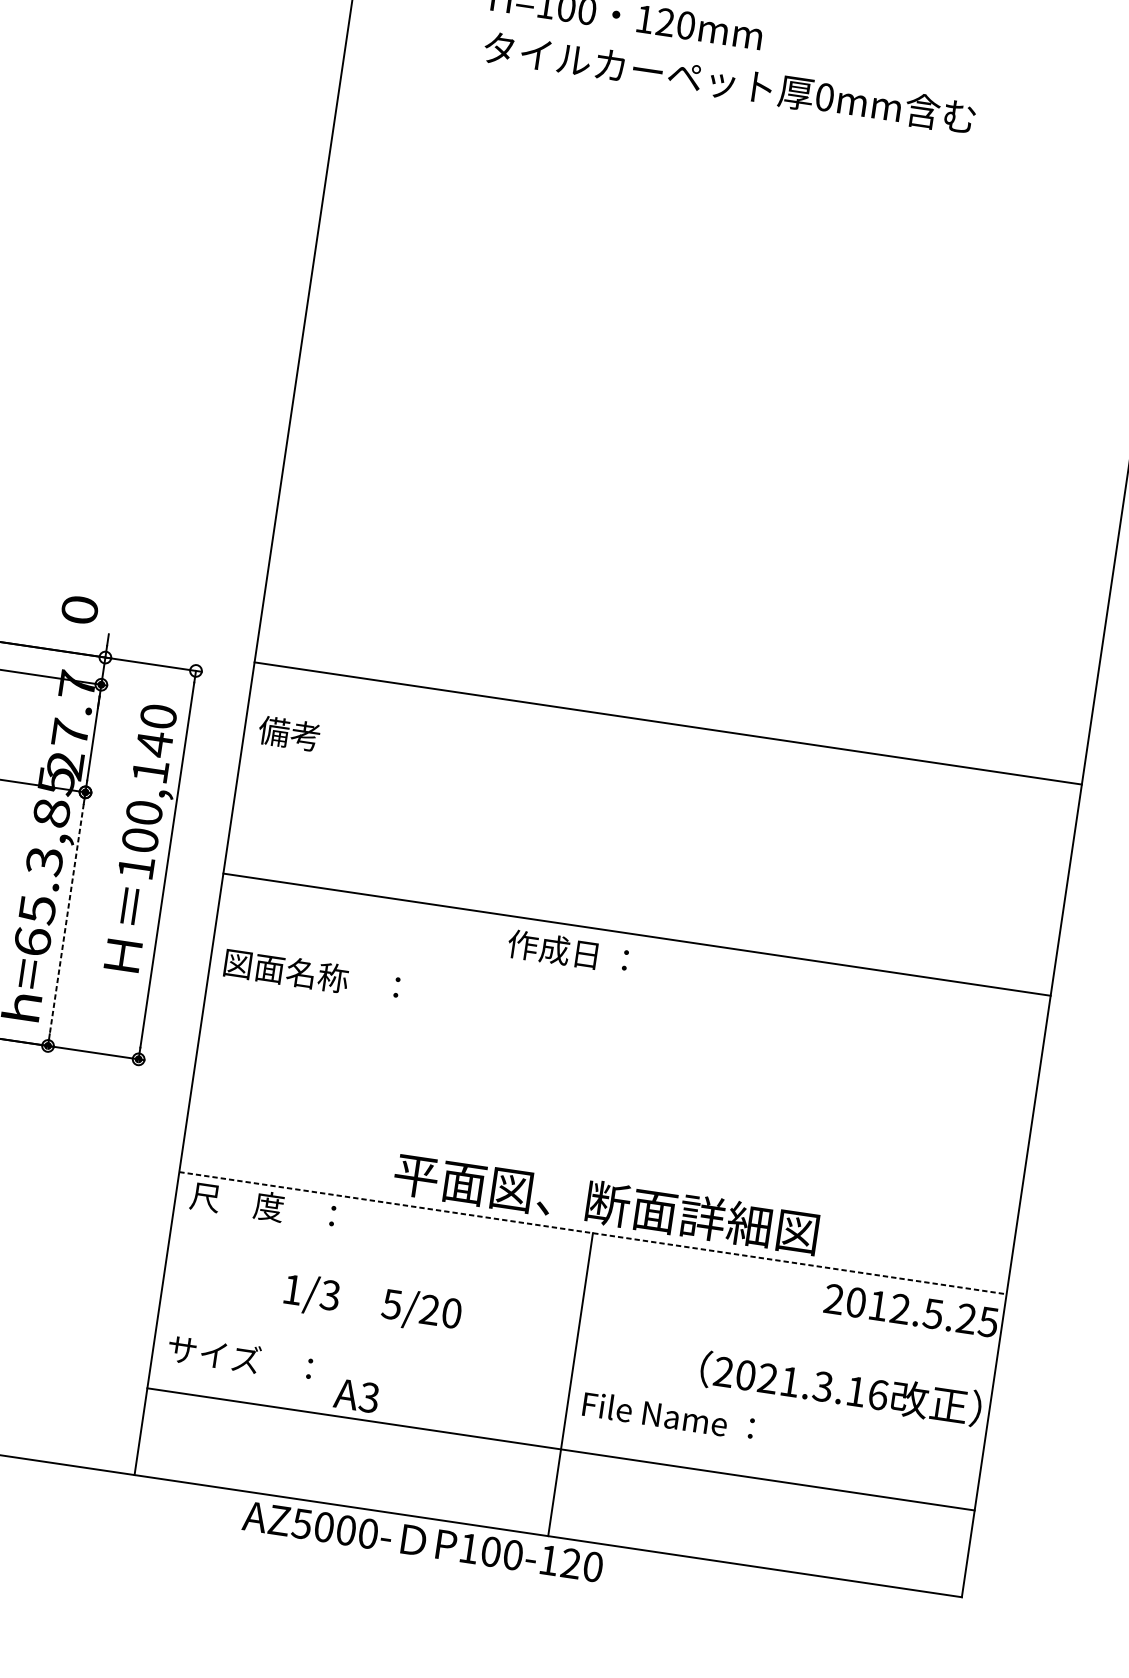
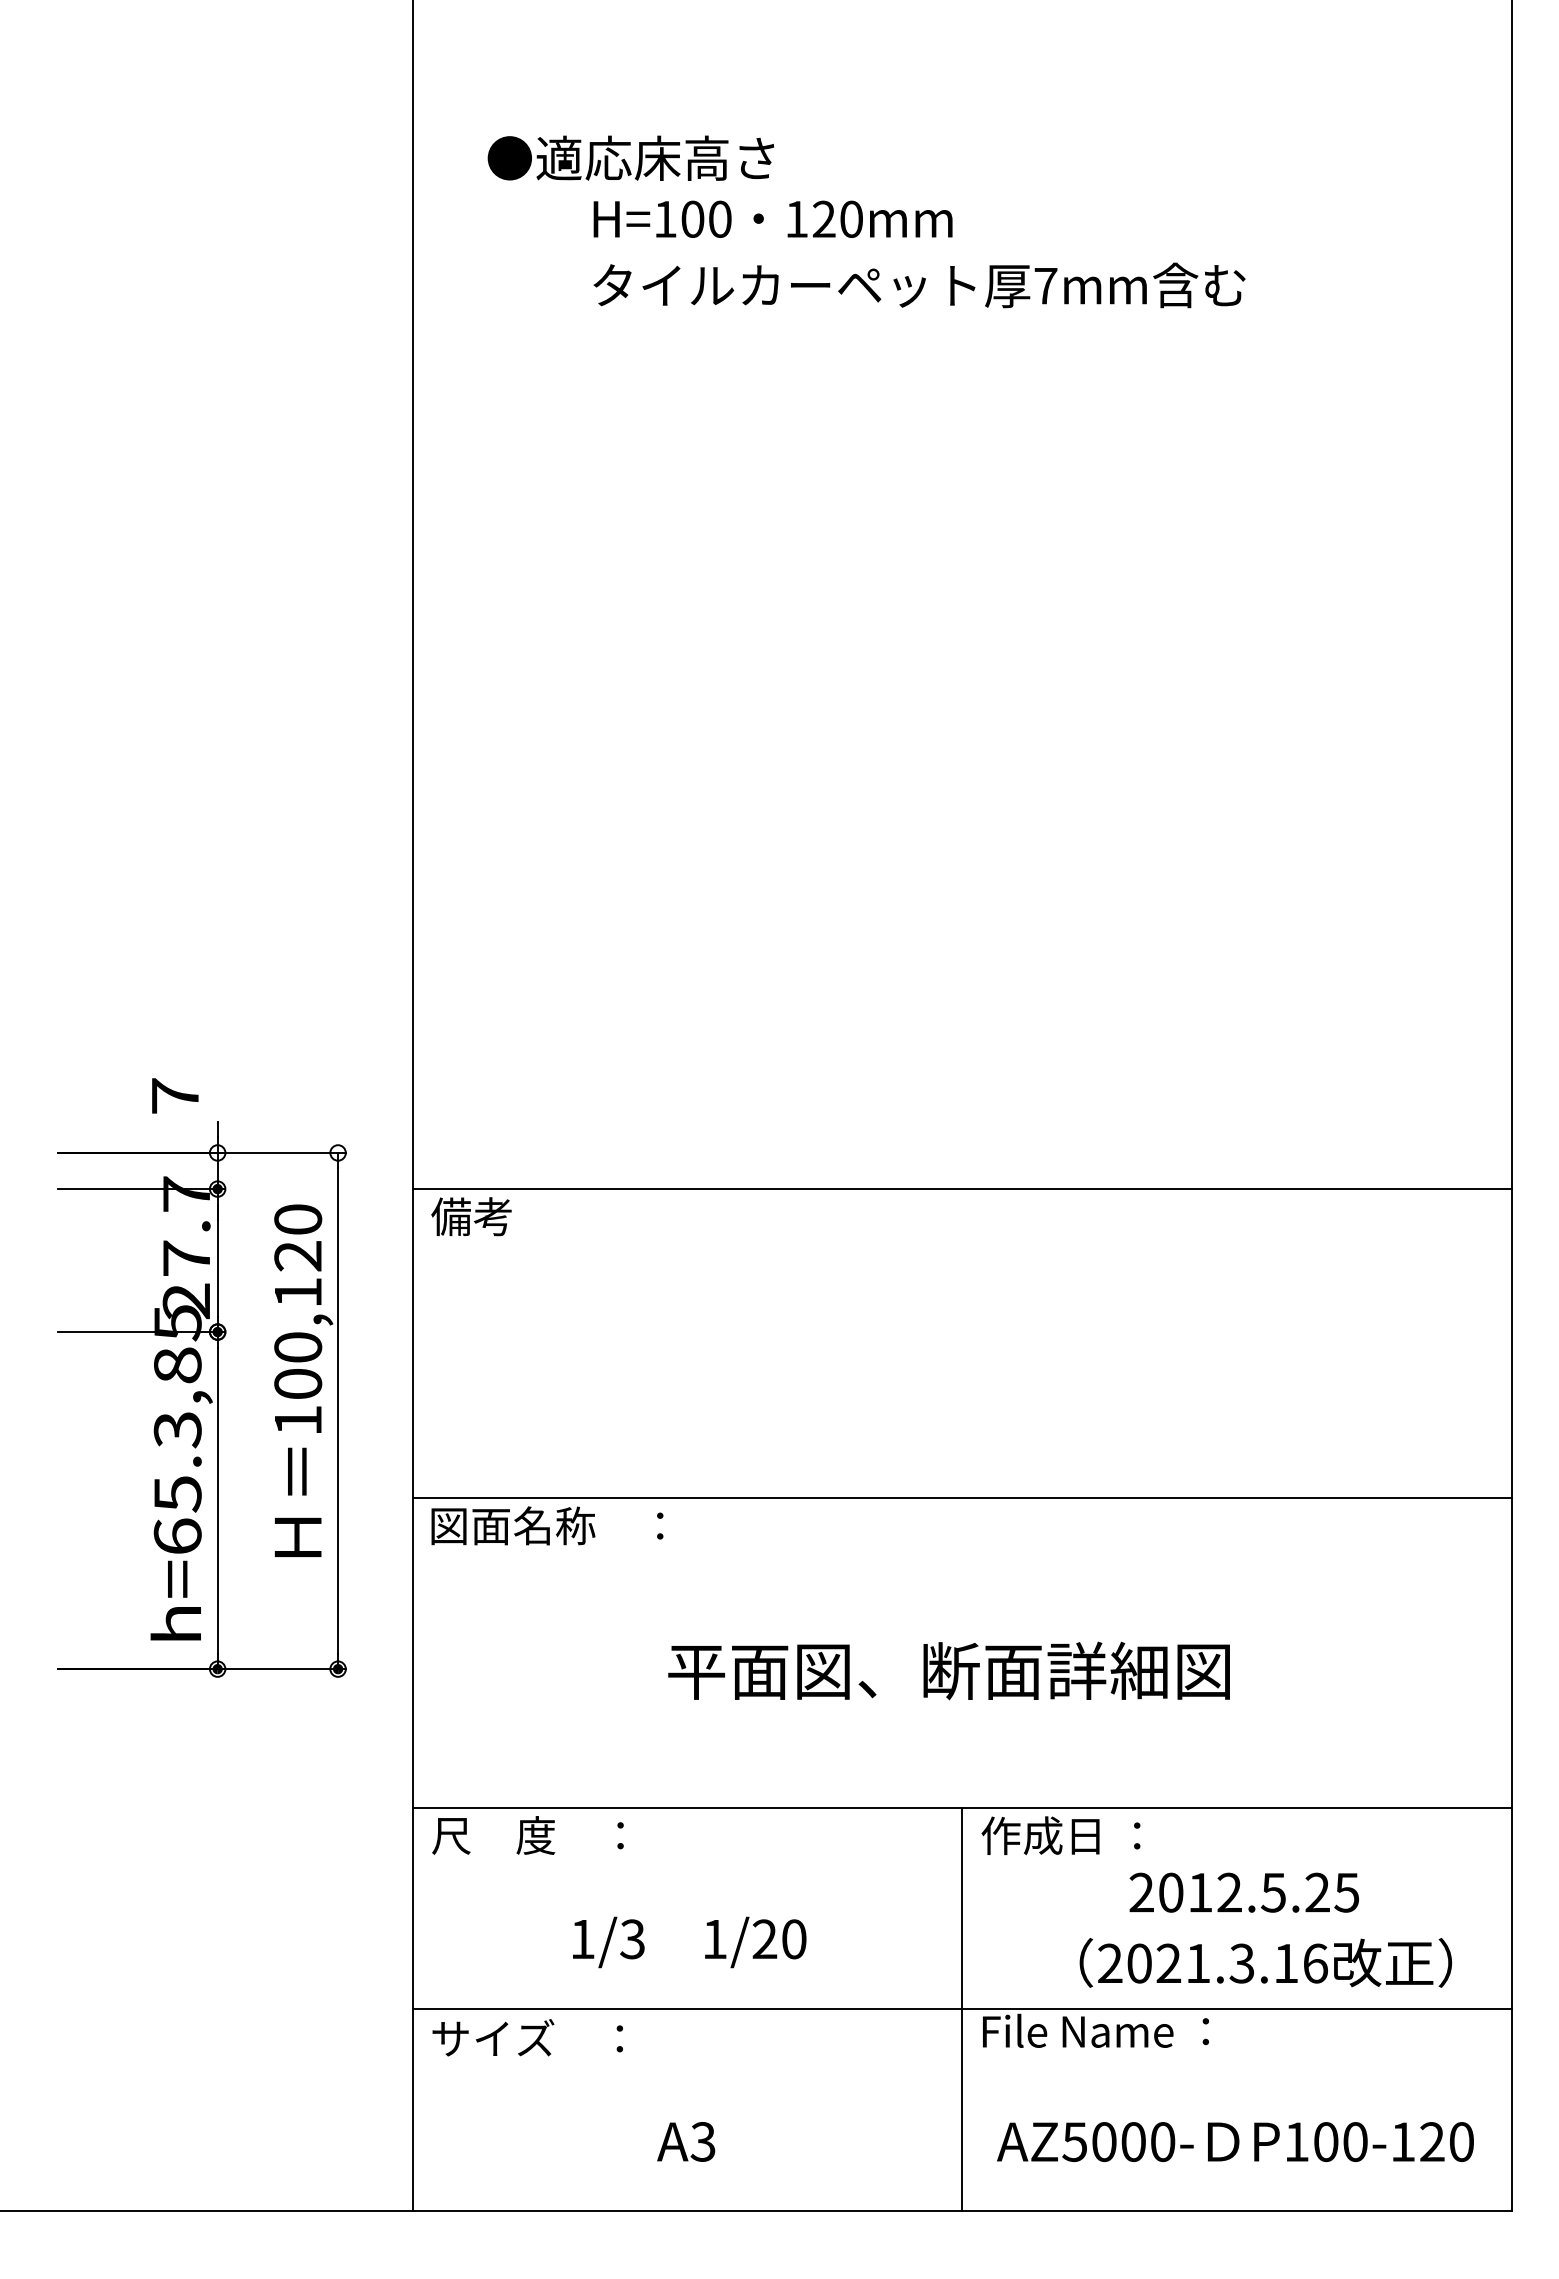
text: (824, 96) -> (1045, 285), 0mm -> 7mm
text: (80, 609) -> (175, 1095), 0 -> 7
line: (668, 723) -> (962, 1188), moved
text: (154, 743) -> (297, 1255), 100,140 -> 100,120
line: (66, 919) -> (217, 1501), dashed -> solid
line: (637, 934) -> (962, 1498), moved
text: (567, 951) -> (1060, 1835), moved
text: (605, 1203) -> (948, 1670), moved
line: (593, 1233) -> (962, 1808), dashed -> solid
text: (391, 1304) -> (714, 1939), 5/20 -> 1/20
text: (910, 1310) -> (1243, 1892), moved
text: (840, 1388) -> (1265, 1962), moved
text: (356, 1395) -> (686, 2141), moved
line: (561, 1449) -> (962, 2009), moved
text: (422, 1541) -> (1235, 2141), moved

